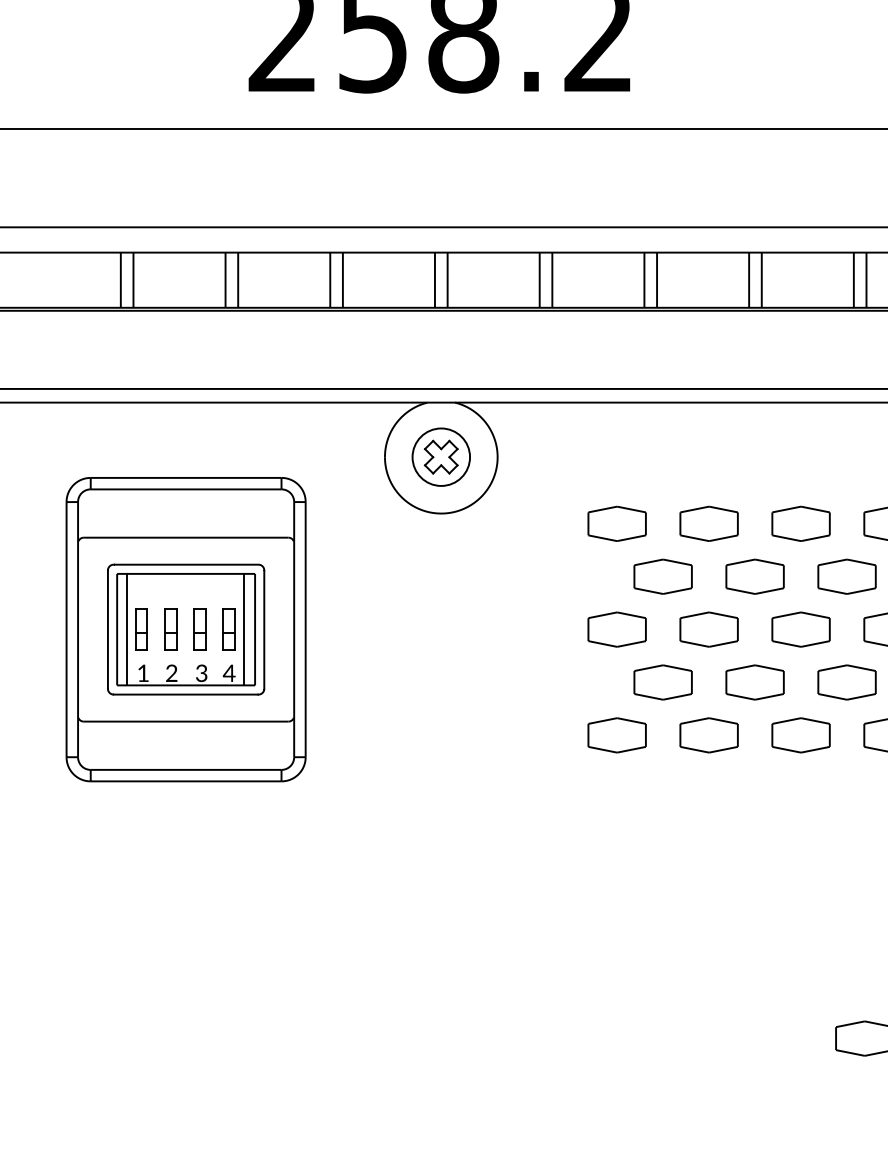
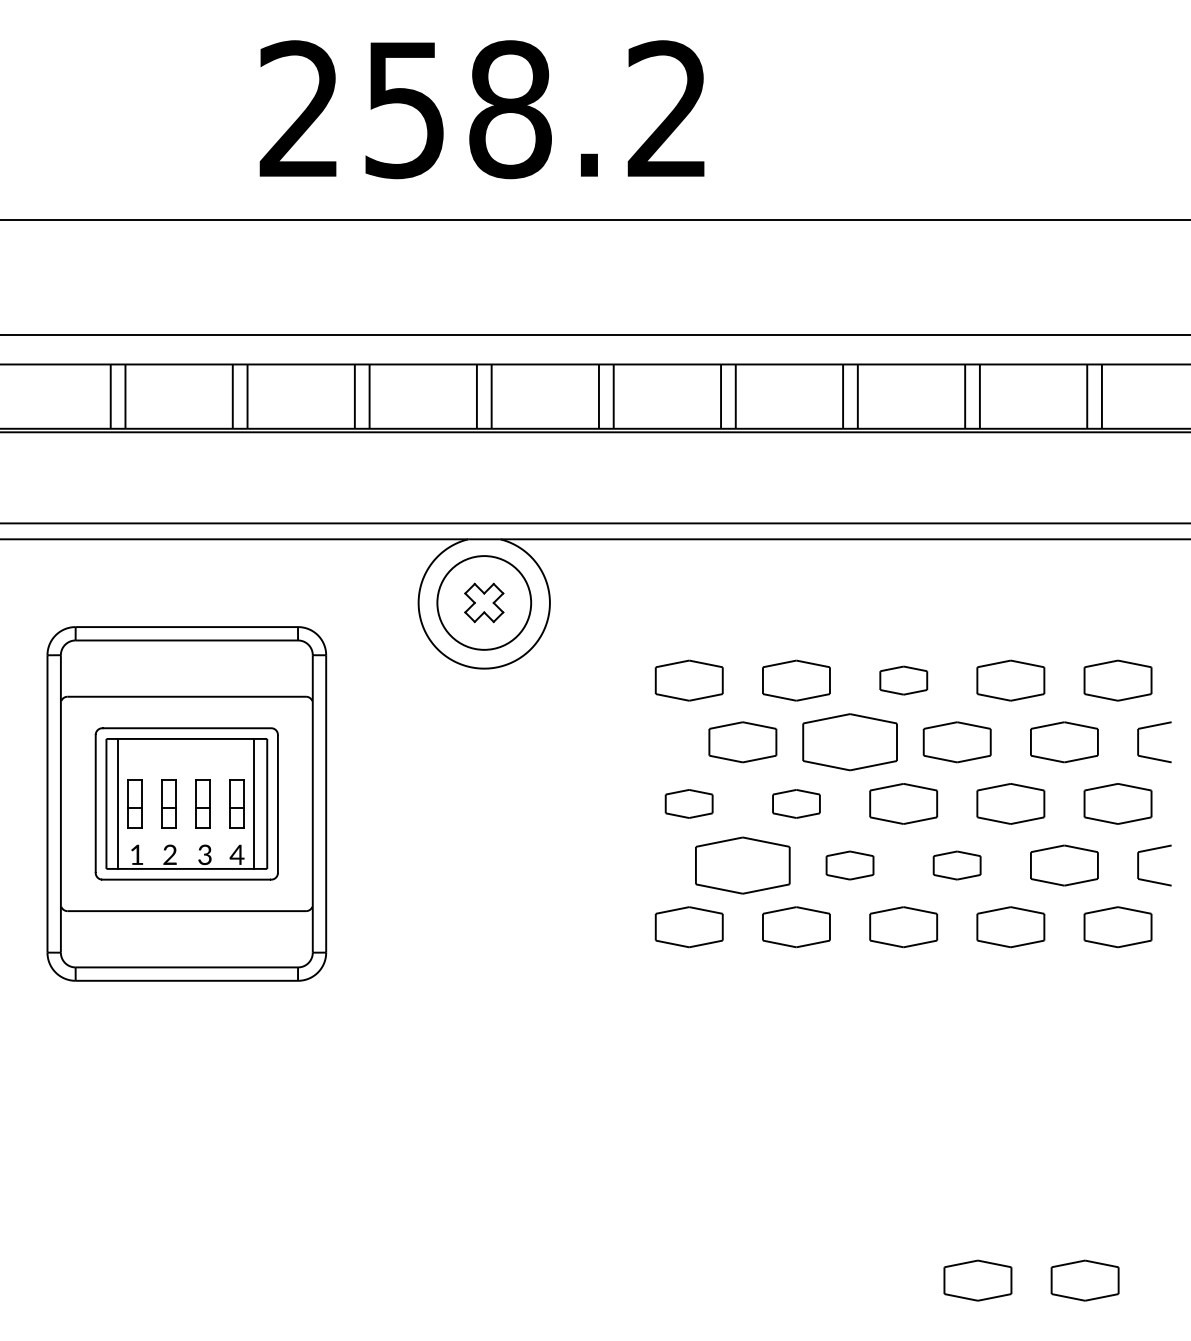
circle: (440, 456) -> (483, 602), size x1.4
part: (800, 523) -> (903, 680), size x0.7
part: (754, 576) -> (849, 742), size x1.4
part: (616, 629) -> (688, 803), size x0.7
part: (709, 629) -> (796, 803), size x0.7
part: (662, 682) -> (742, 865), size x1.4
part: (754, 682) -> (849, 865), size x0.7
part: (846, 682) -> (956, 865), size x0.7

